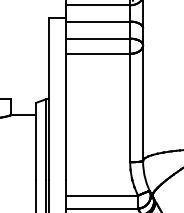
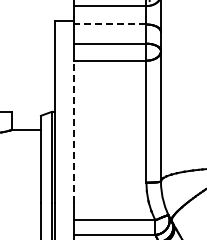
line: (97, 21) -> (109, 24), solid -> dashed
line: (65, 116) -> (73, 131), solid -> dashed

